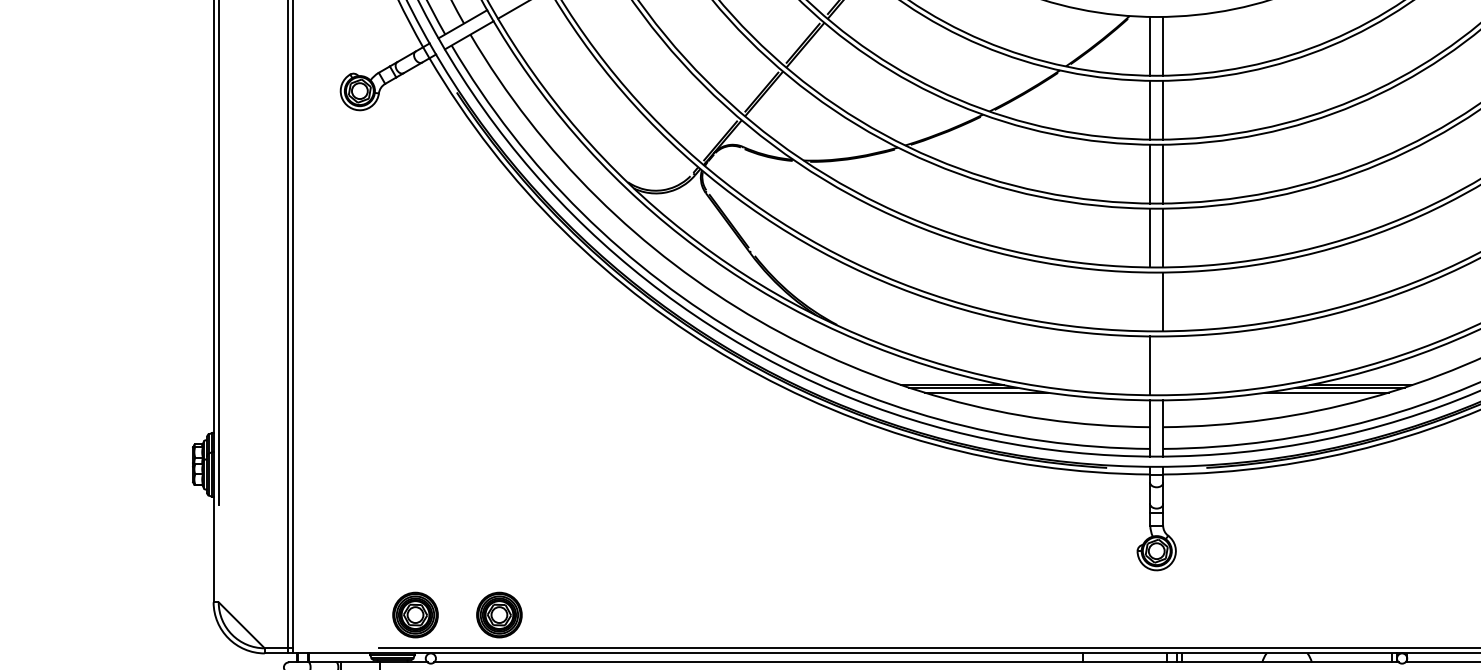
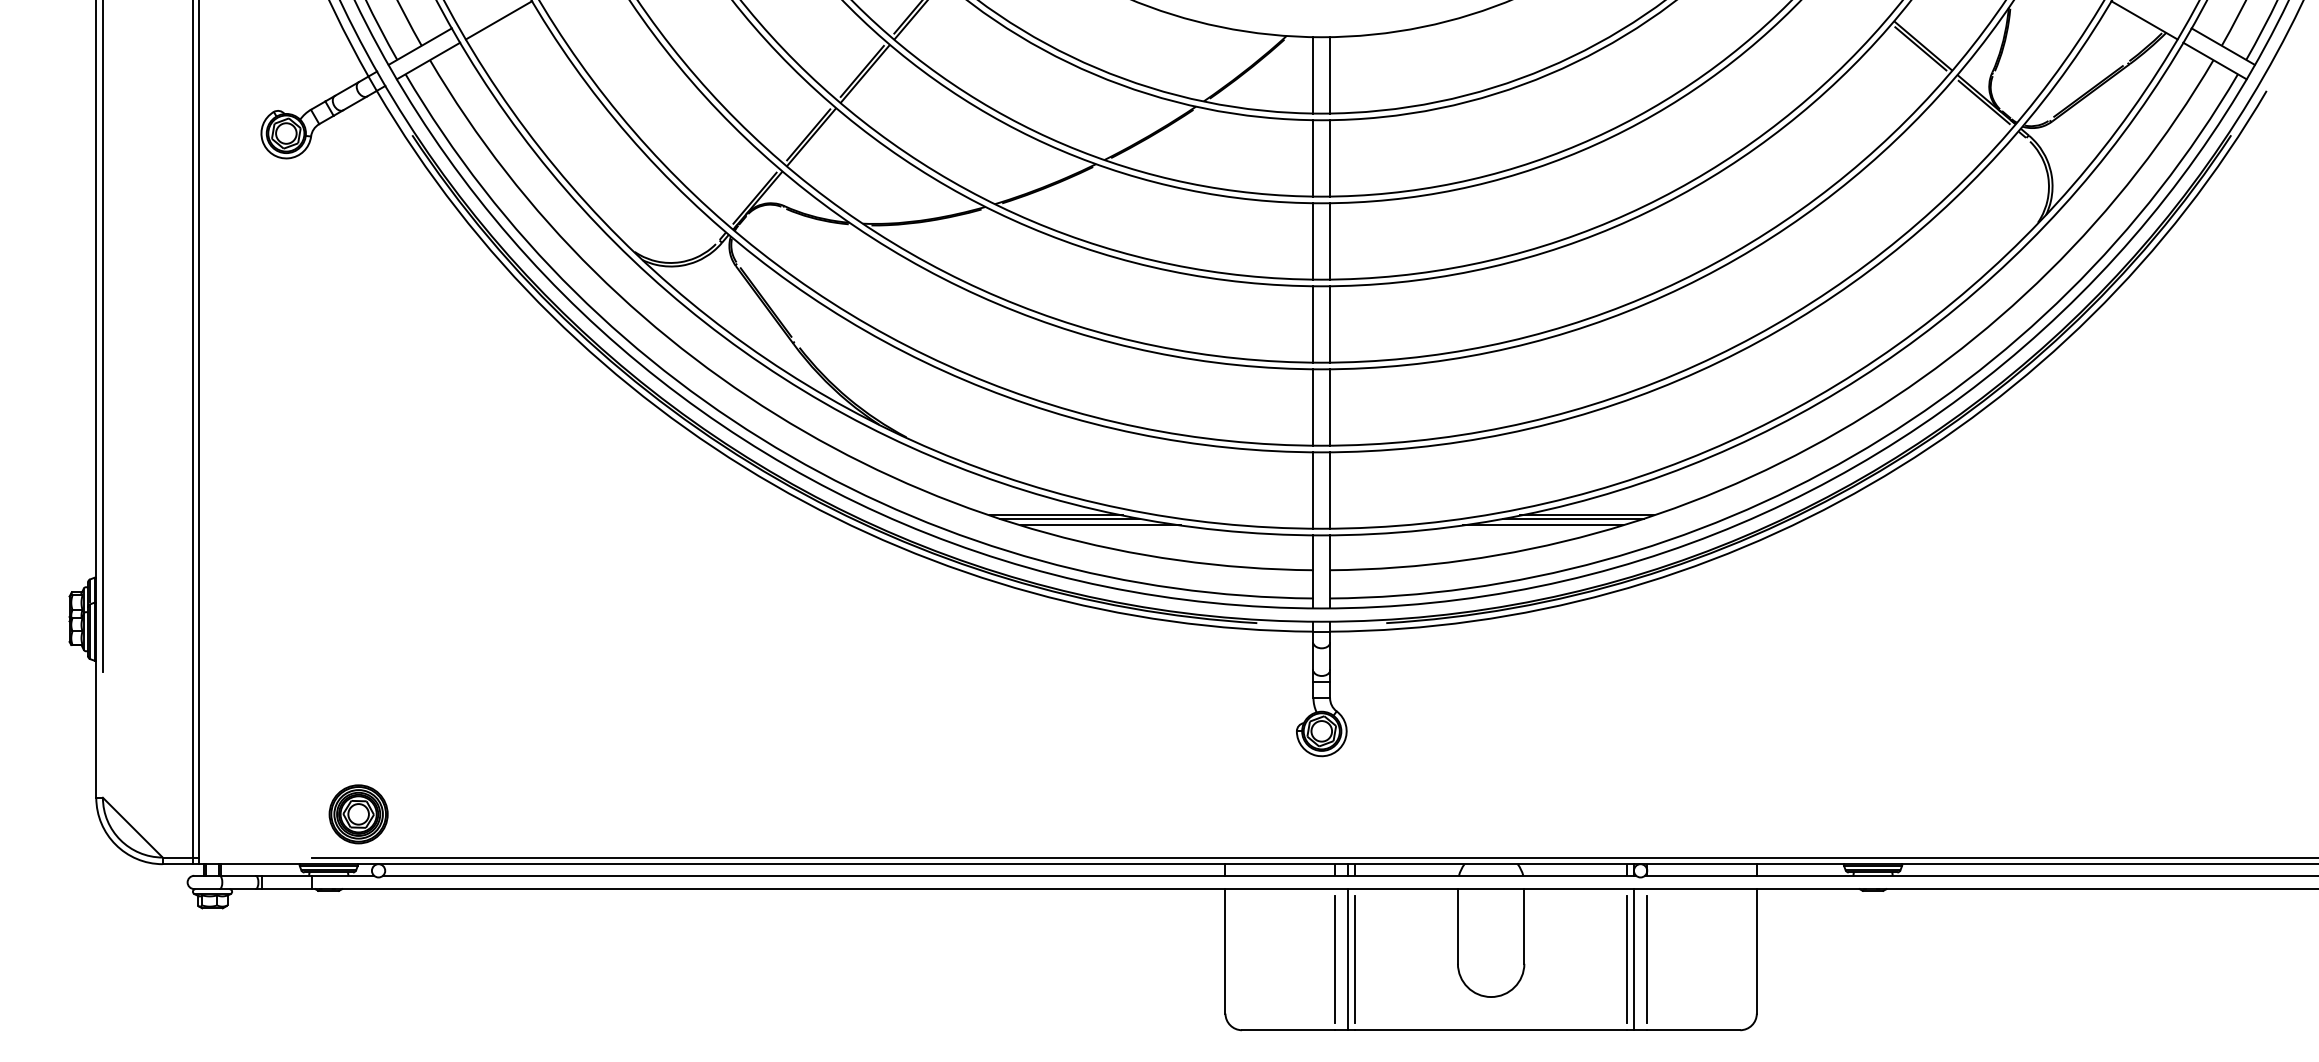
line: (1150, 301) -> (1313, 407), added
line: (1163, 365) -> (1330, 490), added
part: (499, 615) -> (467, 814), removed

